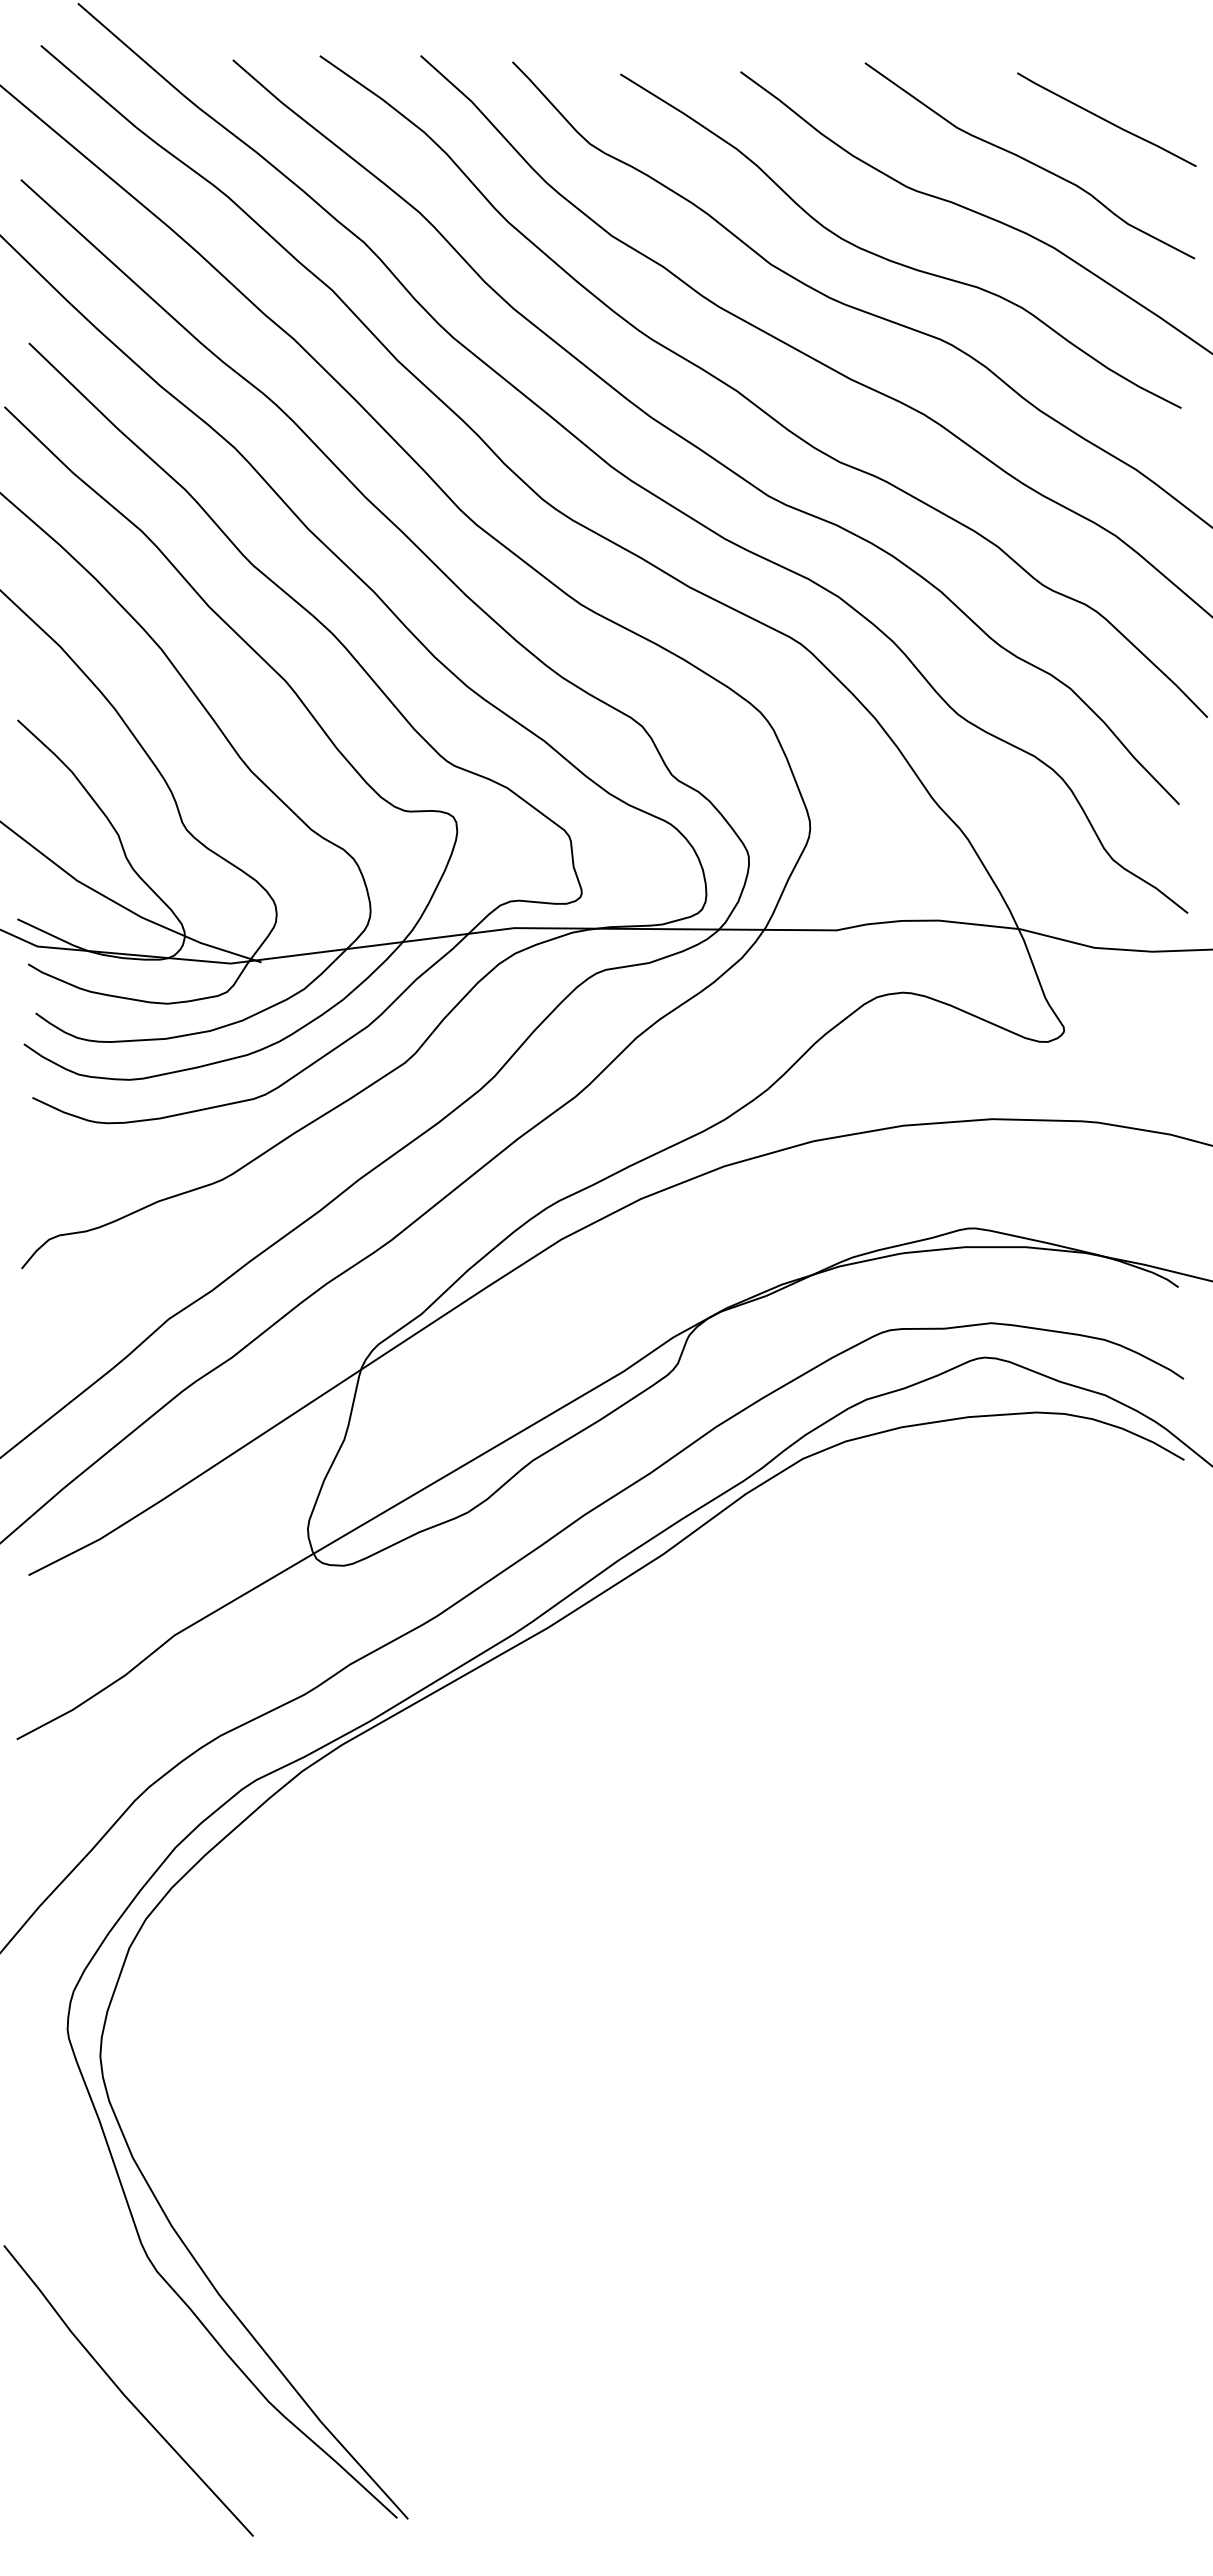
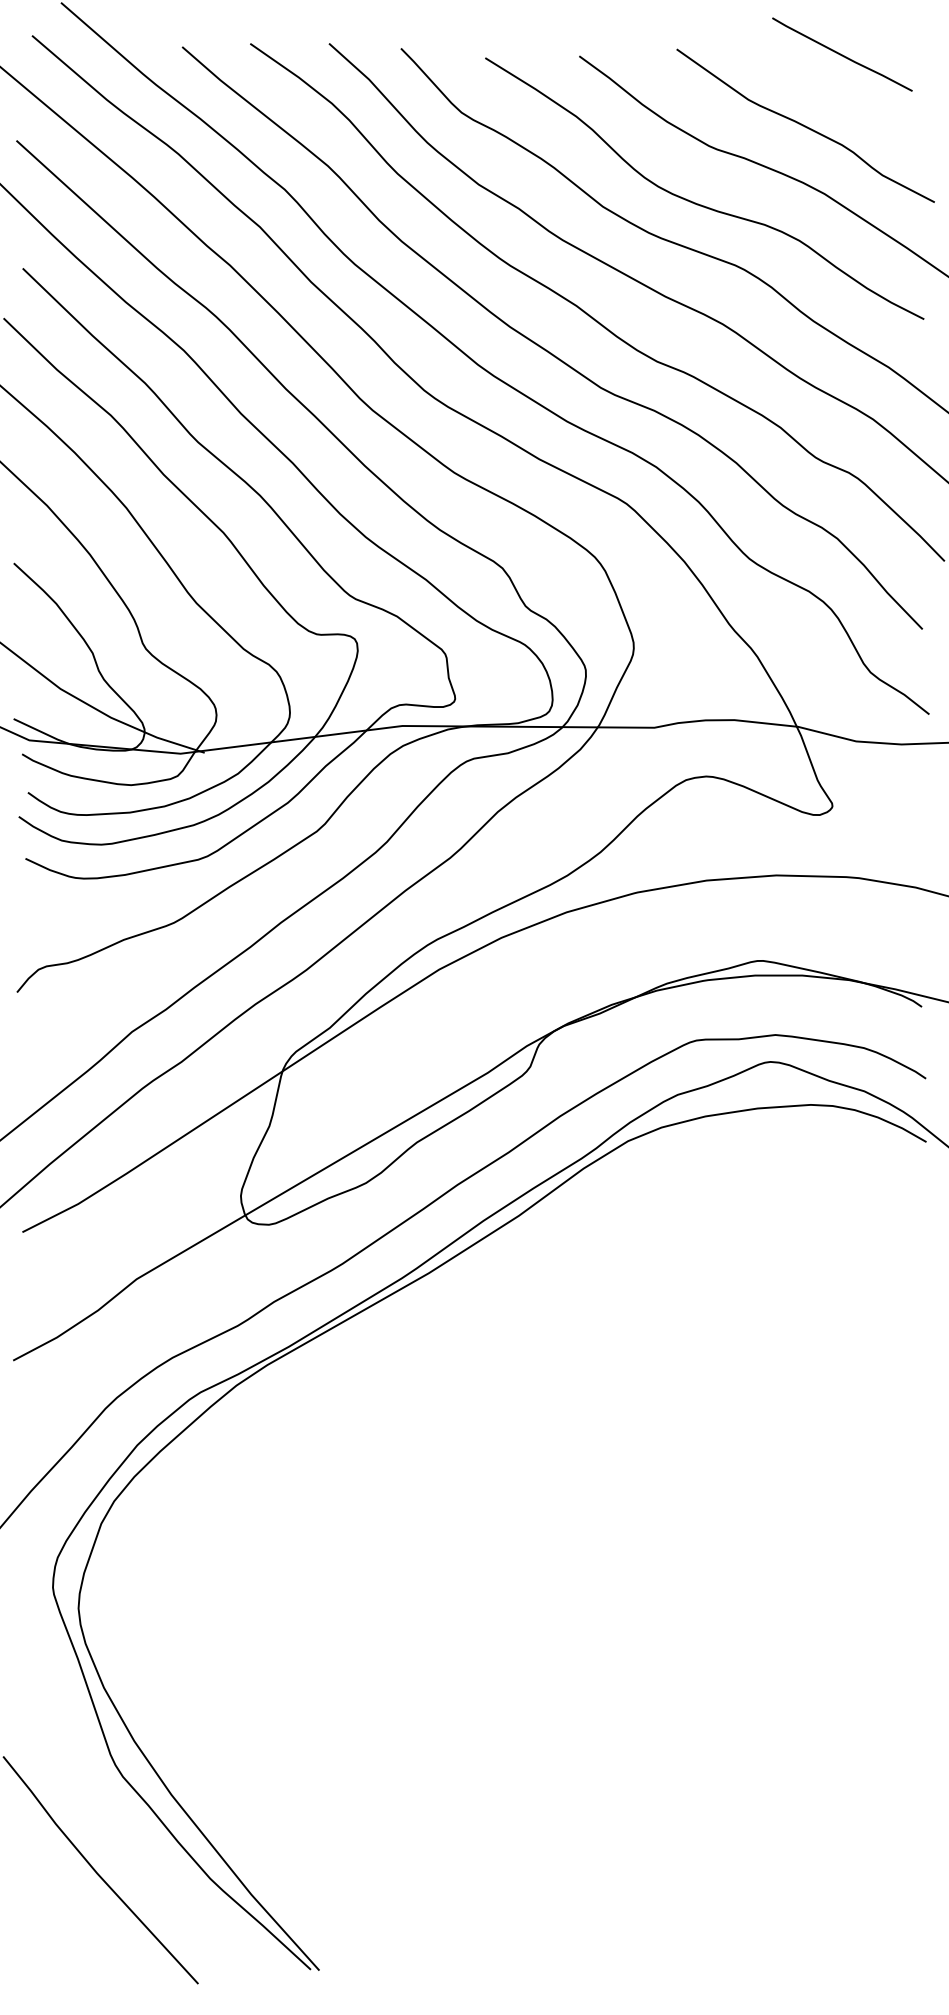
line: (1106, 119) -> (842, 54), moved

